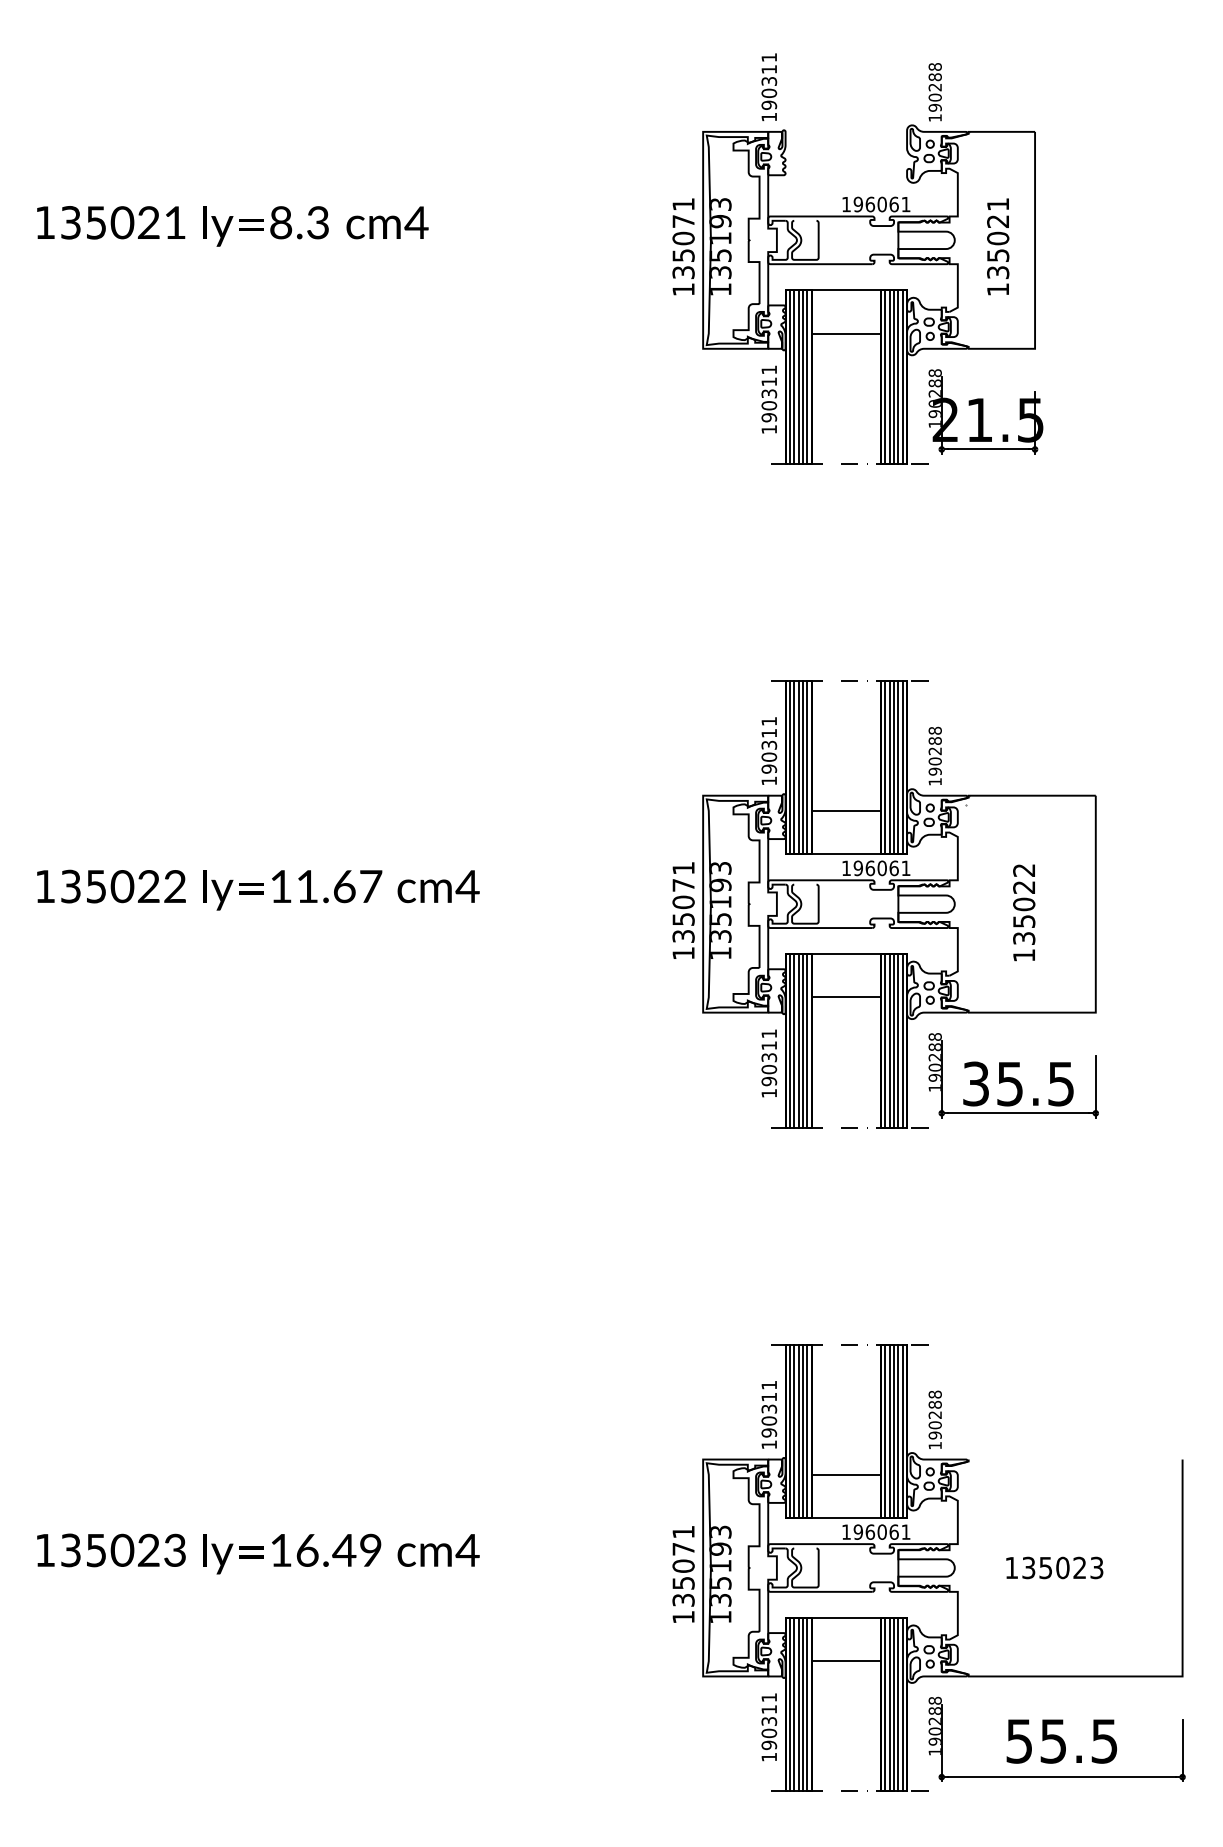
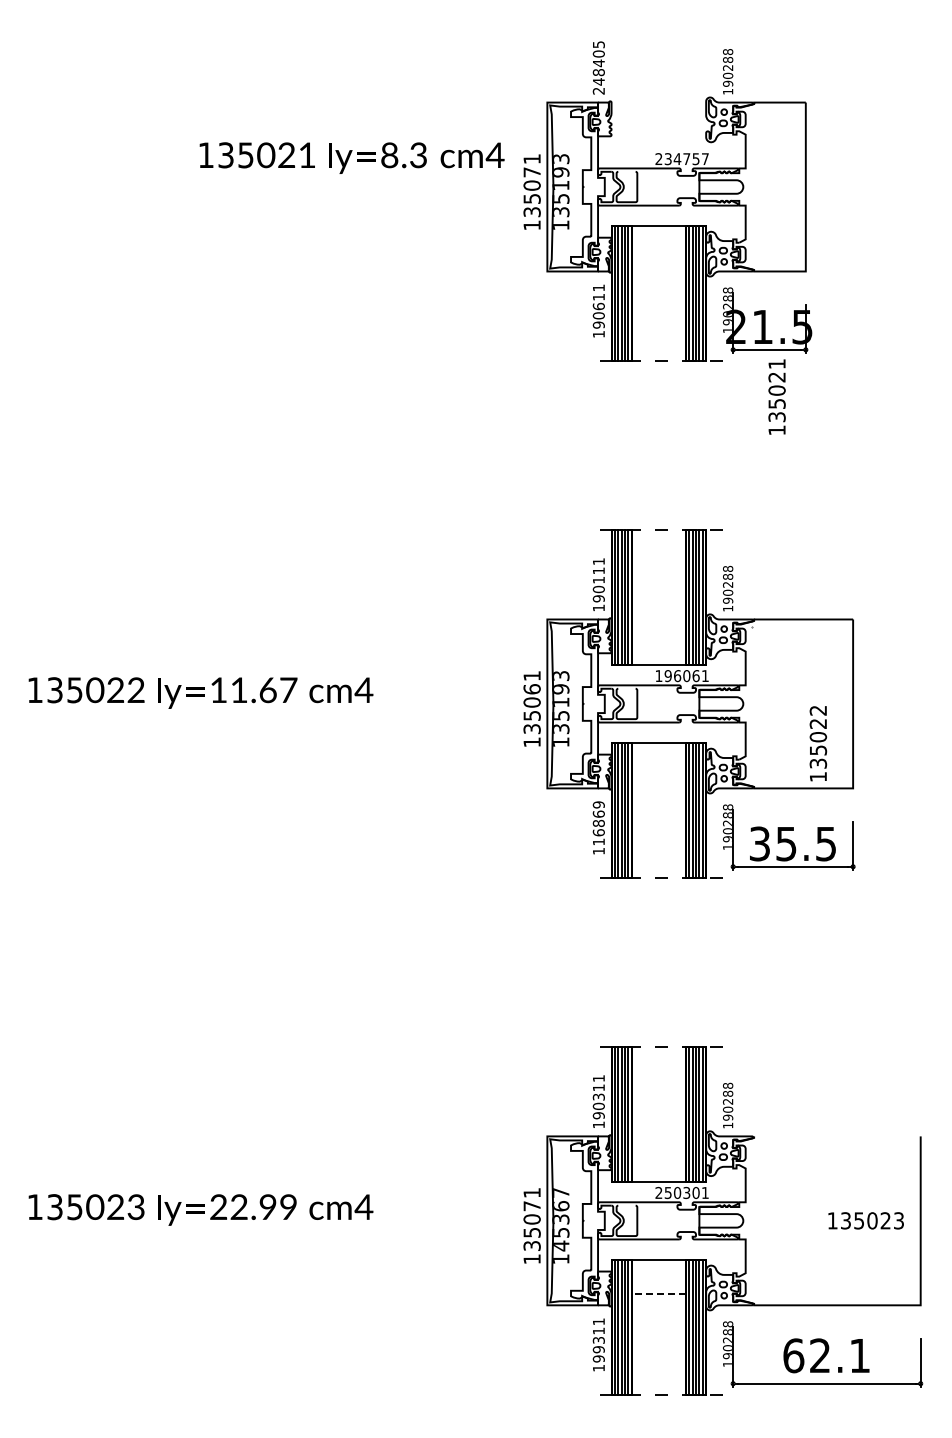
text: (768, 86) -> (598, 67), 190311 -> 248405
text: (875, 204) -> (681, 159), 196061 -> 234757
text: (232, 225) -> (351, 157), moved
text: (997, 246) -> (776, 396), moved
line: (845, 333) -> (658, 259), removed
text: (768, 393) -> (598, 306), 190311 -> 190611
text: (768, 744) -> (598, 579), 190311 -> 190111
line: (845, 811) -> (658, 631), removed
text: (682, 885) -> (531, 689), 135071 -> 135061
text: (1024, 912) -> (818, 743), moved
line: (845, 997) -> (658, 776), removed
text: (768, 1057) -> (598, 823), 190311 -> 116869
line: (845, 1475) -> (658, 1148), removed
text: (870, 1531) -> (677, 1192), 196061 -> 250301
text: (312, 1550) -> (243, 1207), 16.49 -> 22.99
text: (720, 1566) -> (560, 1219), 135193 -> 145367
text: (1053, 1567) -> (865, 1220), moved
line: (845, 1661) -> (658, 1293), solid -> dashed
text: (768, 1733) -> (598, 1349), 190311 -> 199311
text: (1061, 1740) -> (826, 1355), 55.5 -> 62.1

